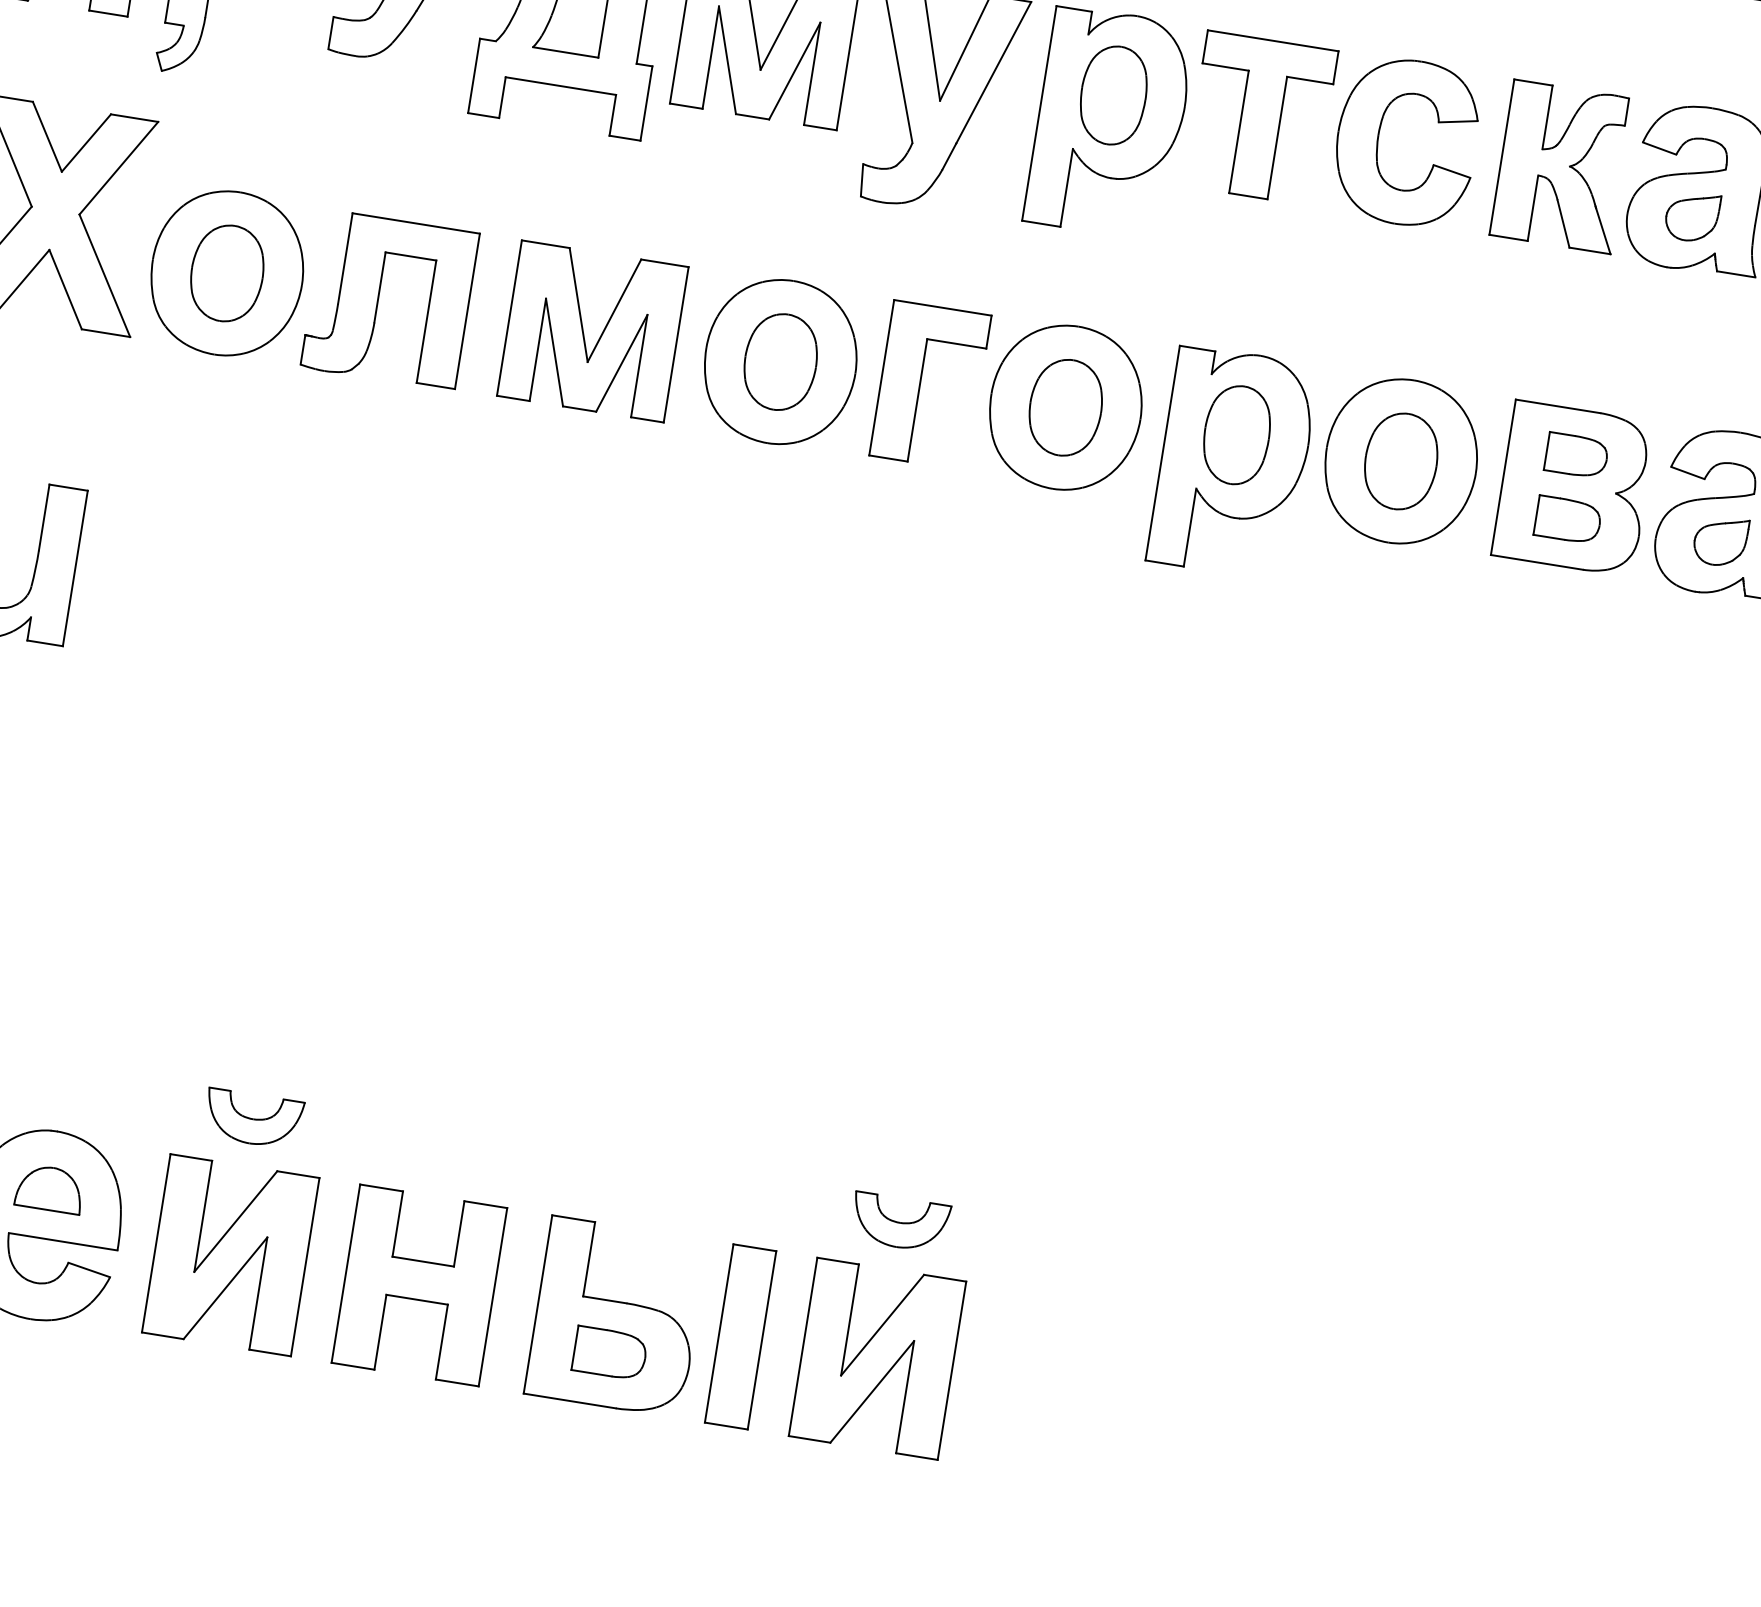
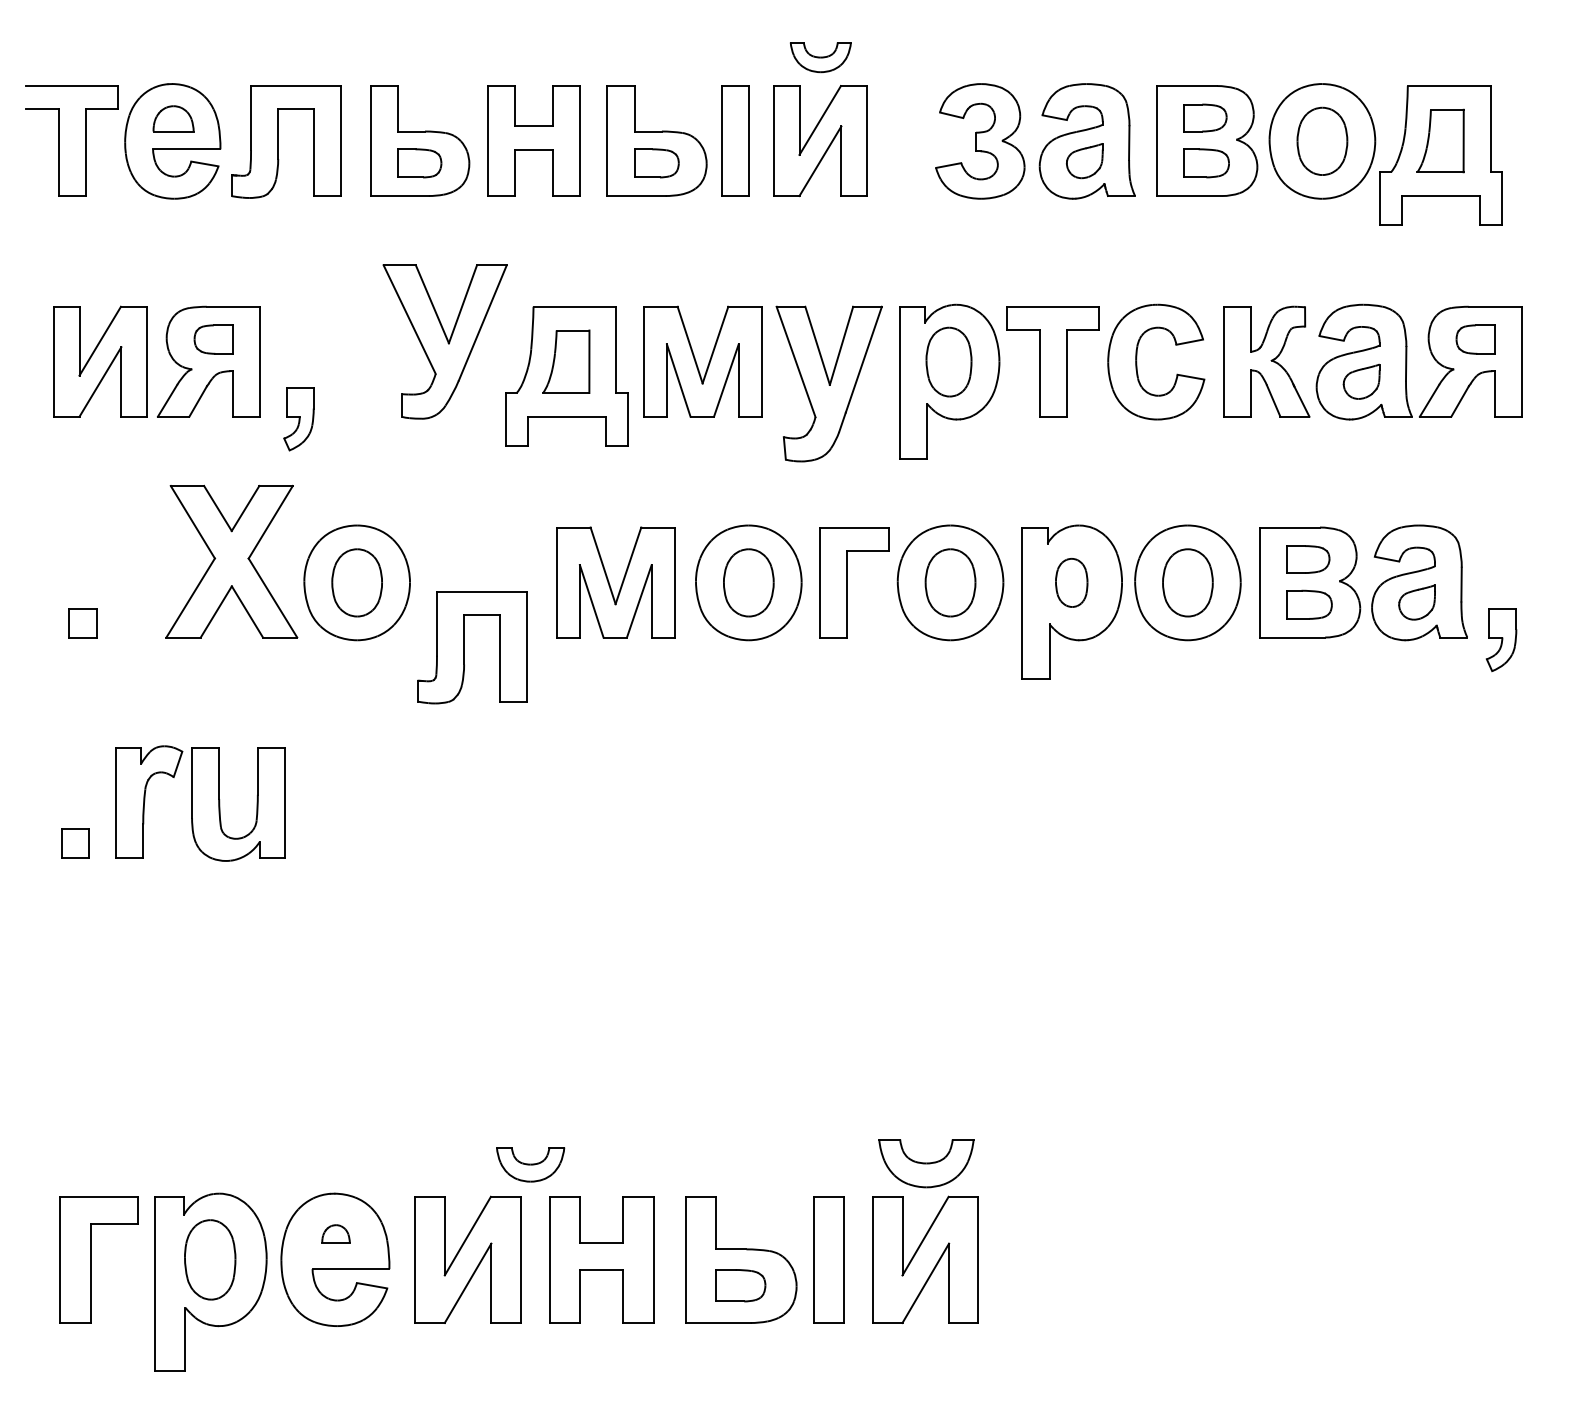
part: (378, 298) -> (464, 647), moved
part: (1236, 434) -> (1071, 582), size x0.7
part: (253, 1119) -> (530, 1164), moved
part: (49, 1187) -> (335, 1233), size x0.6
part: (898, 1222) -> (925, 1163), size x1.4

